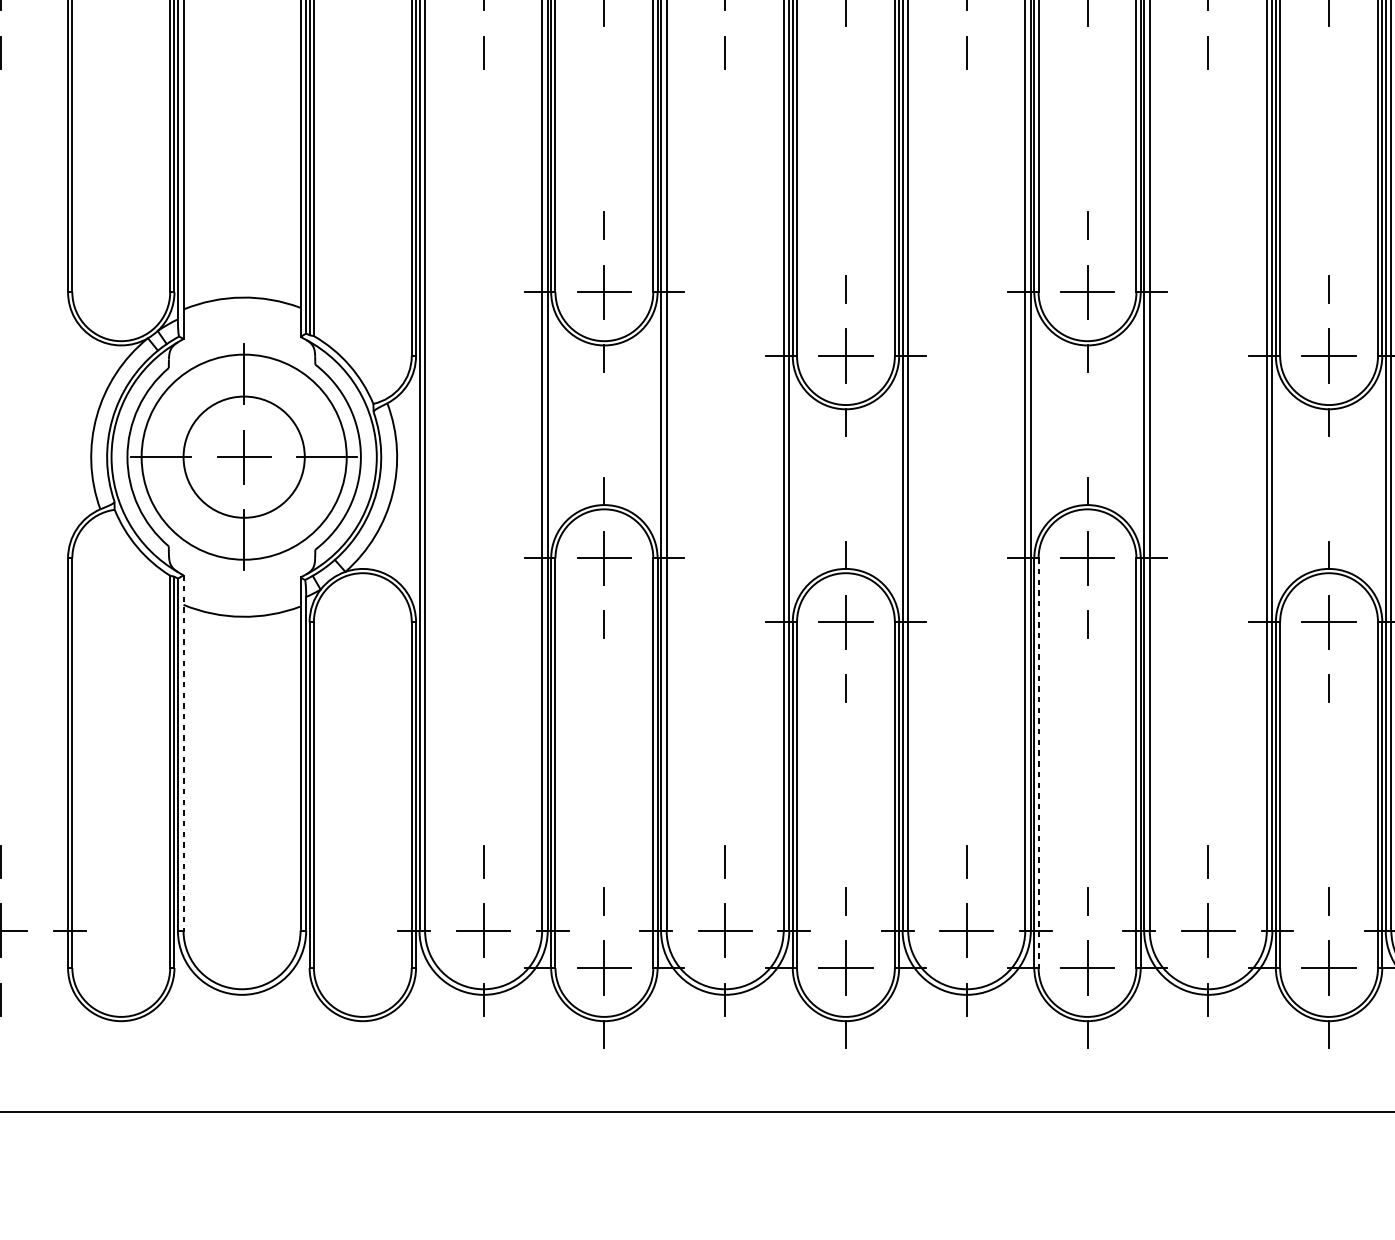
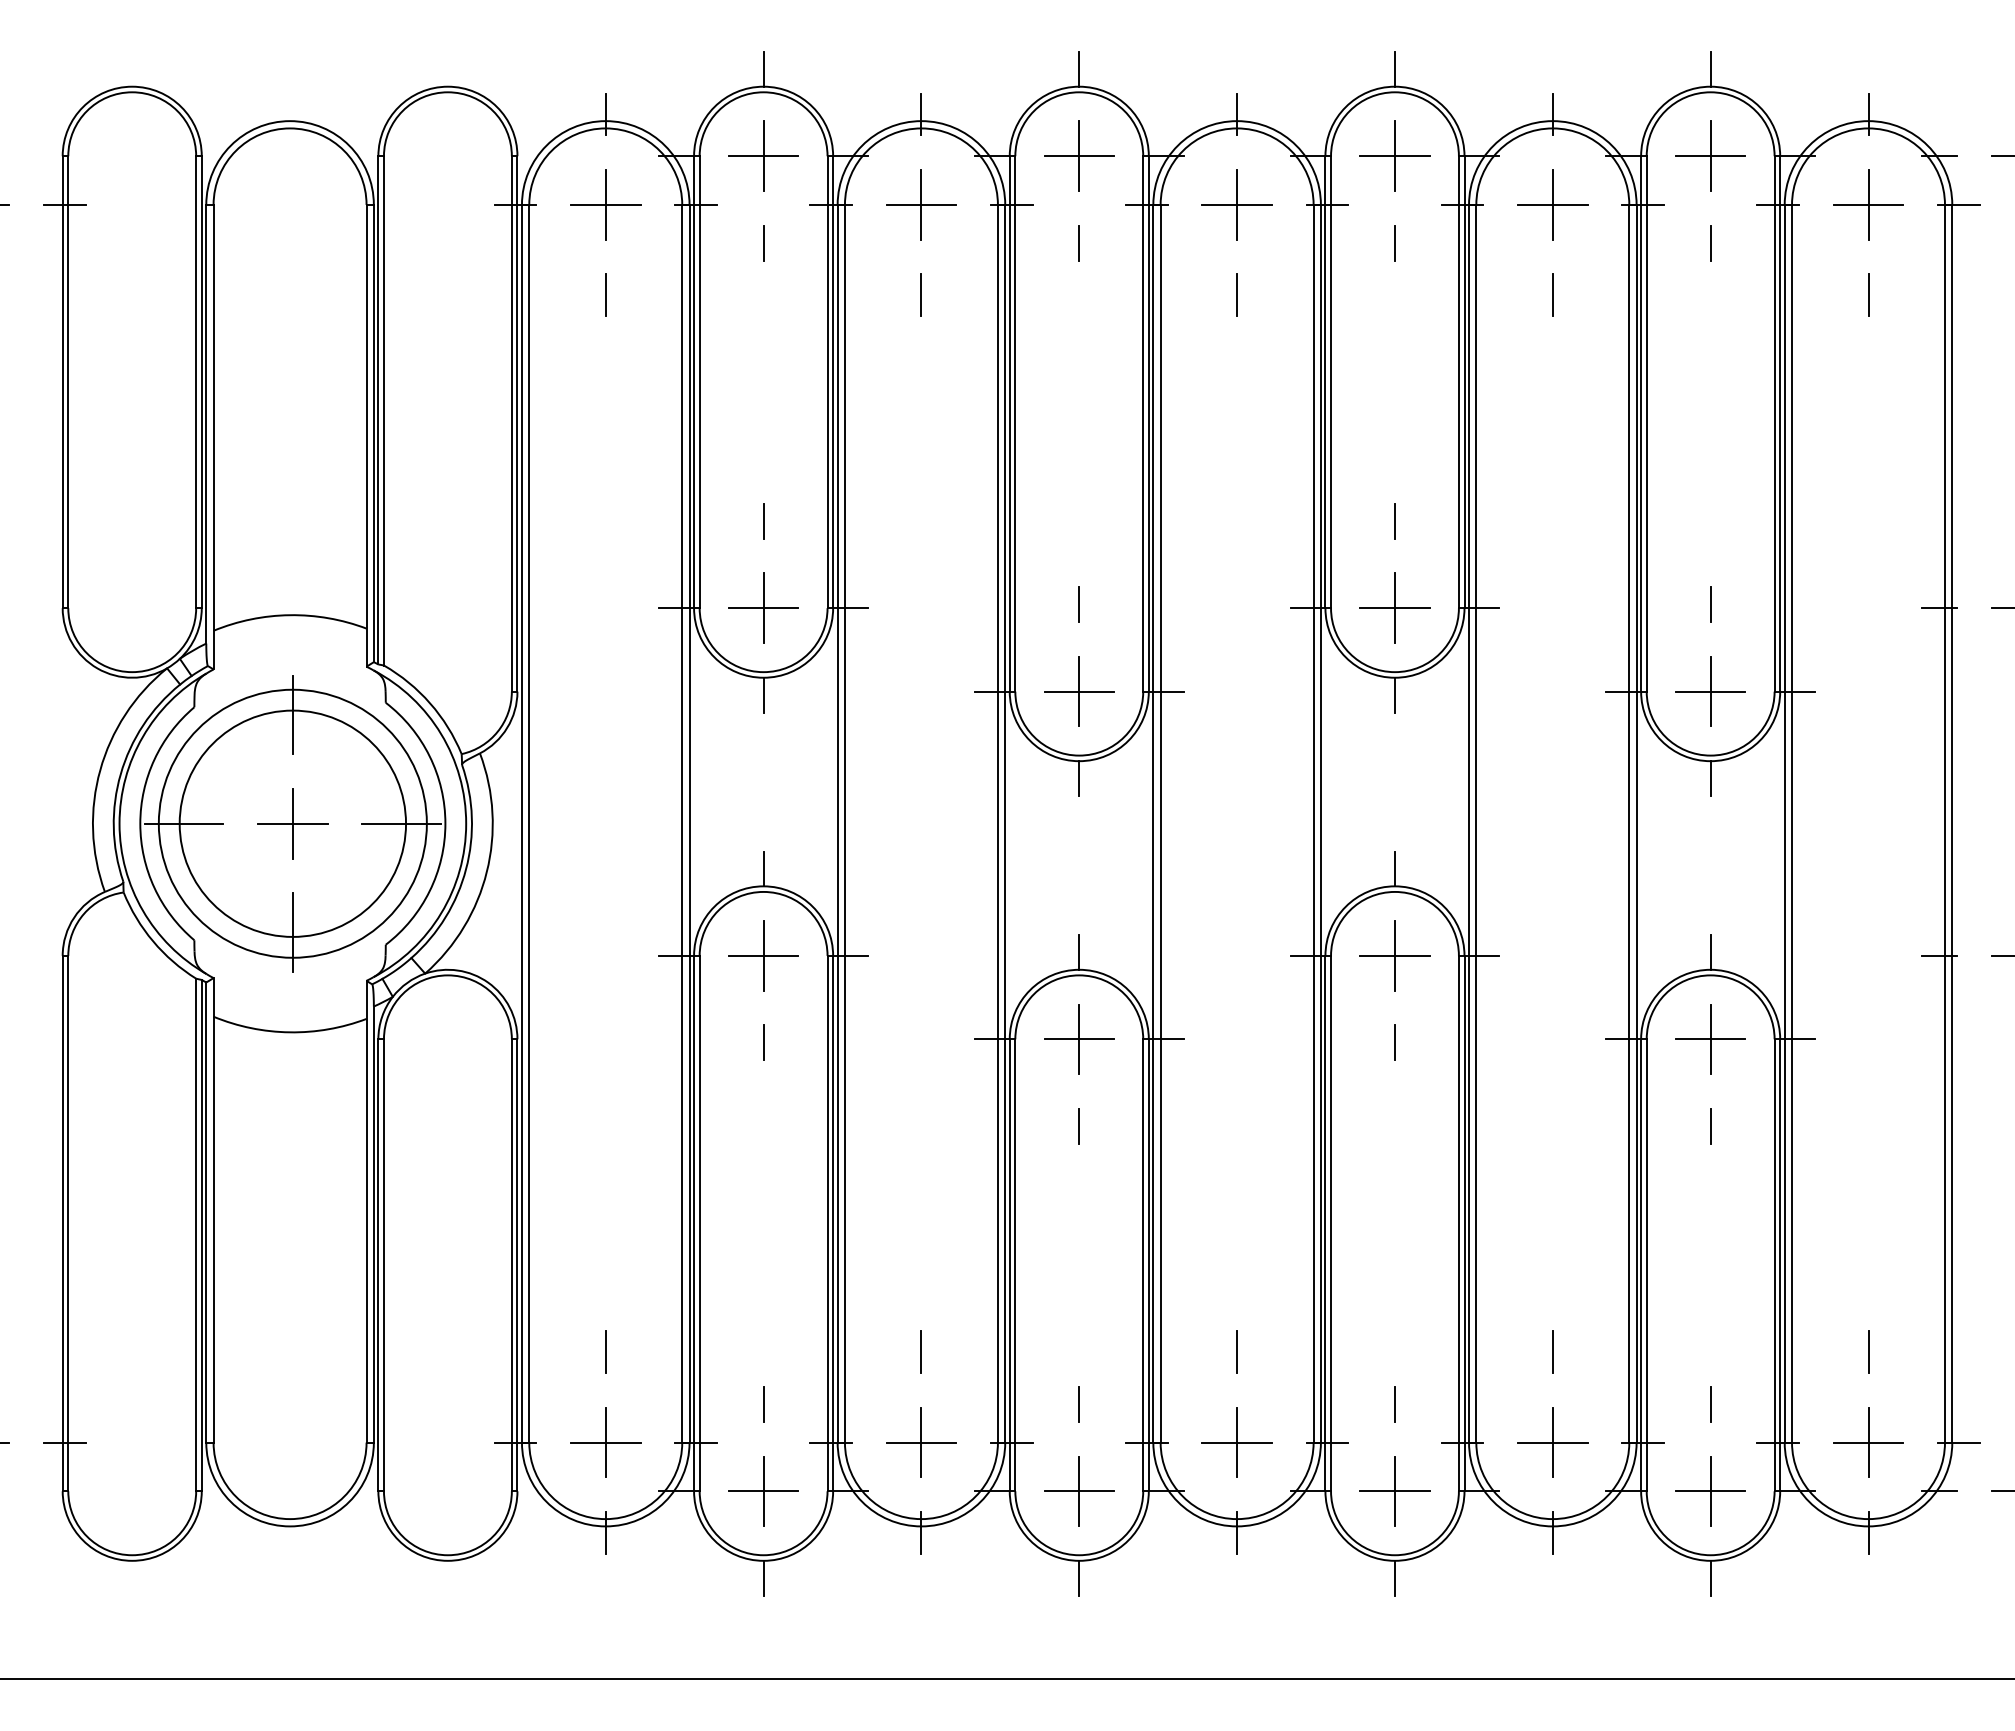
circle: (243, 456) -> (292, 823), size x1.43
line: (183, 753) -> (213, 1210), dashed -> solid
line: (1038, 763) -> (1331, 1223), dashed -> solid

